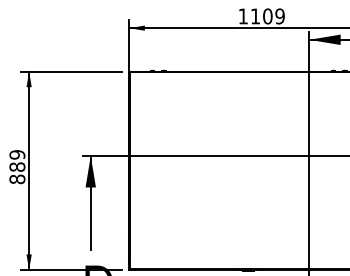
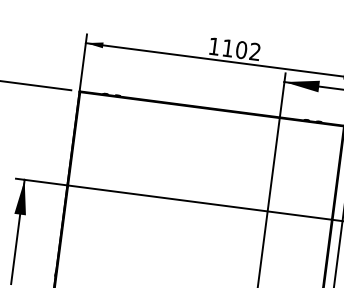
text: (279, 16) -> (254, 51), 1109 -> 1102

